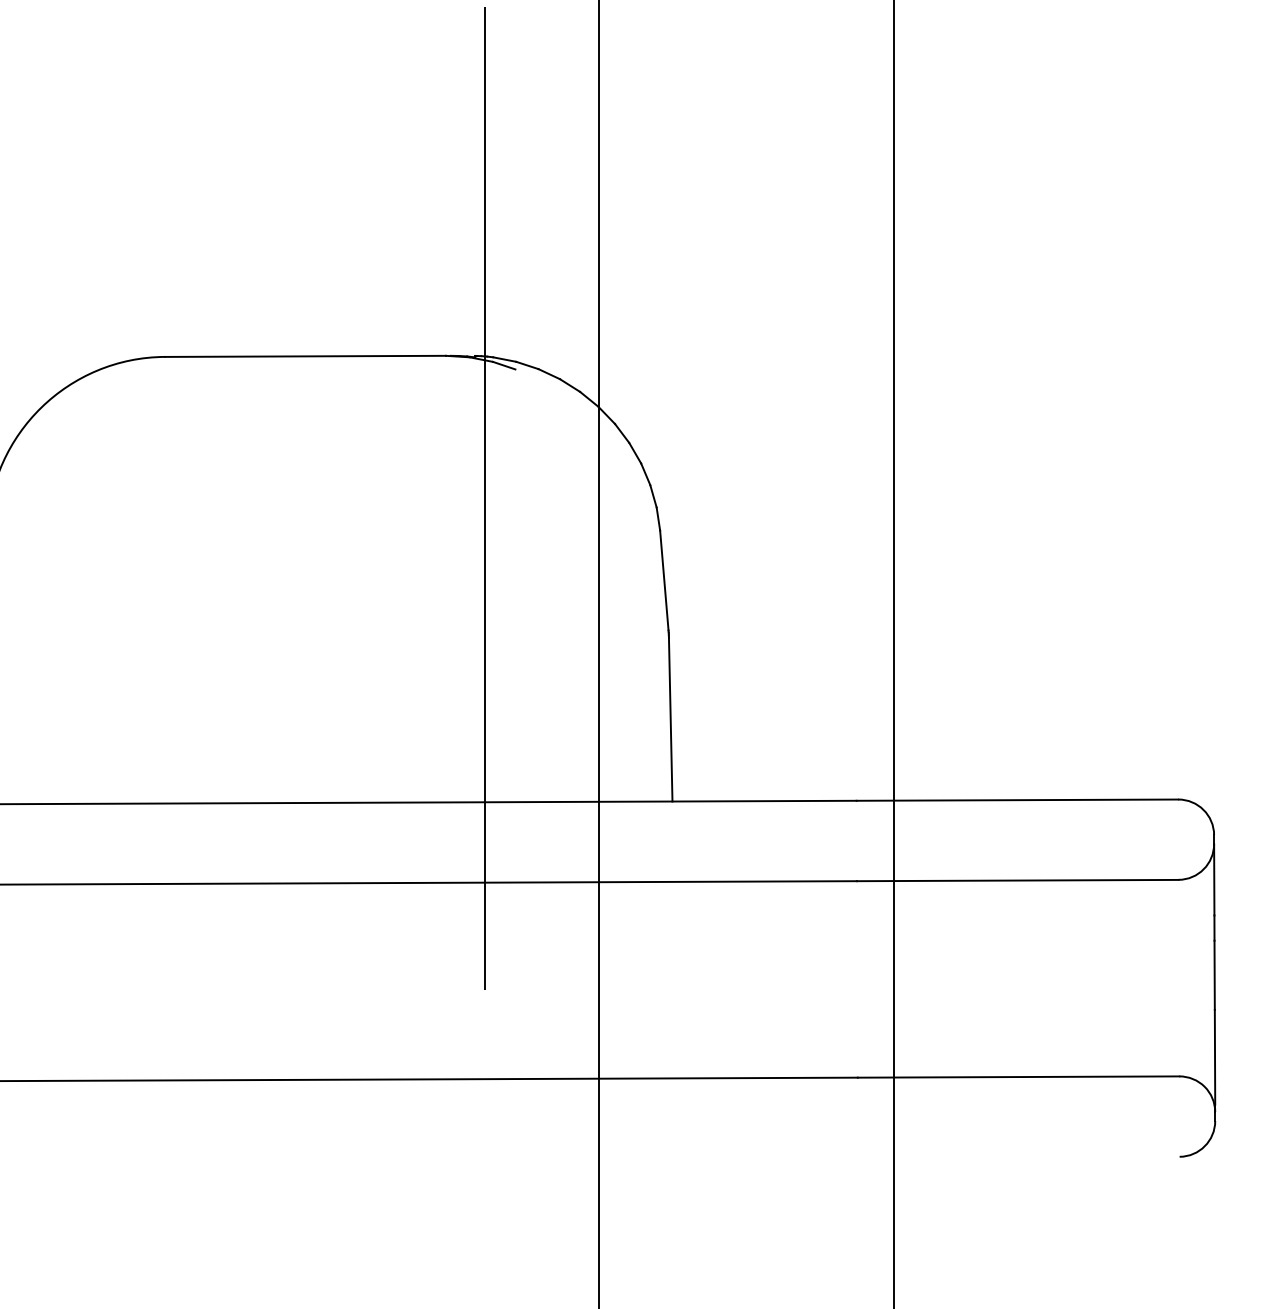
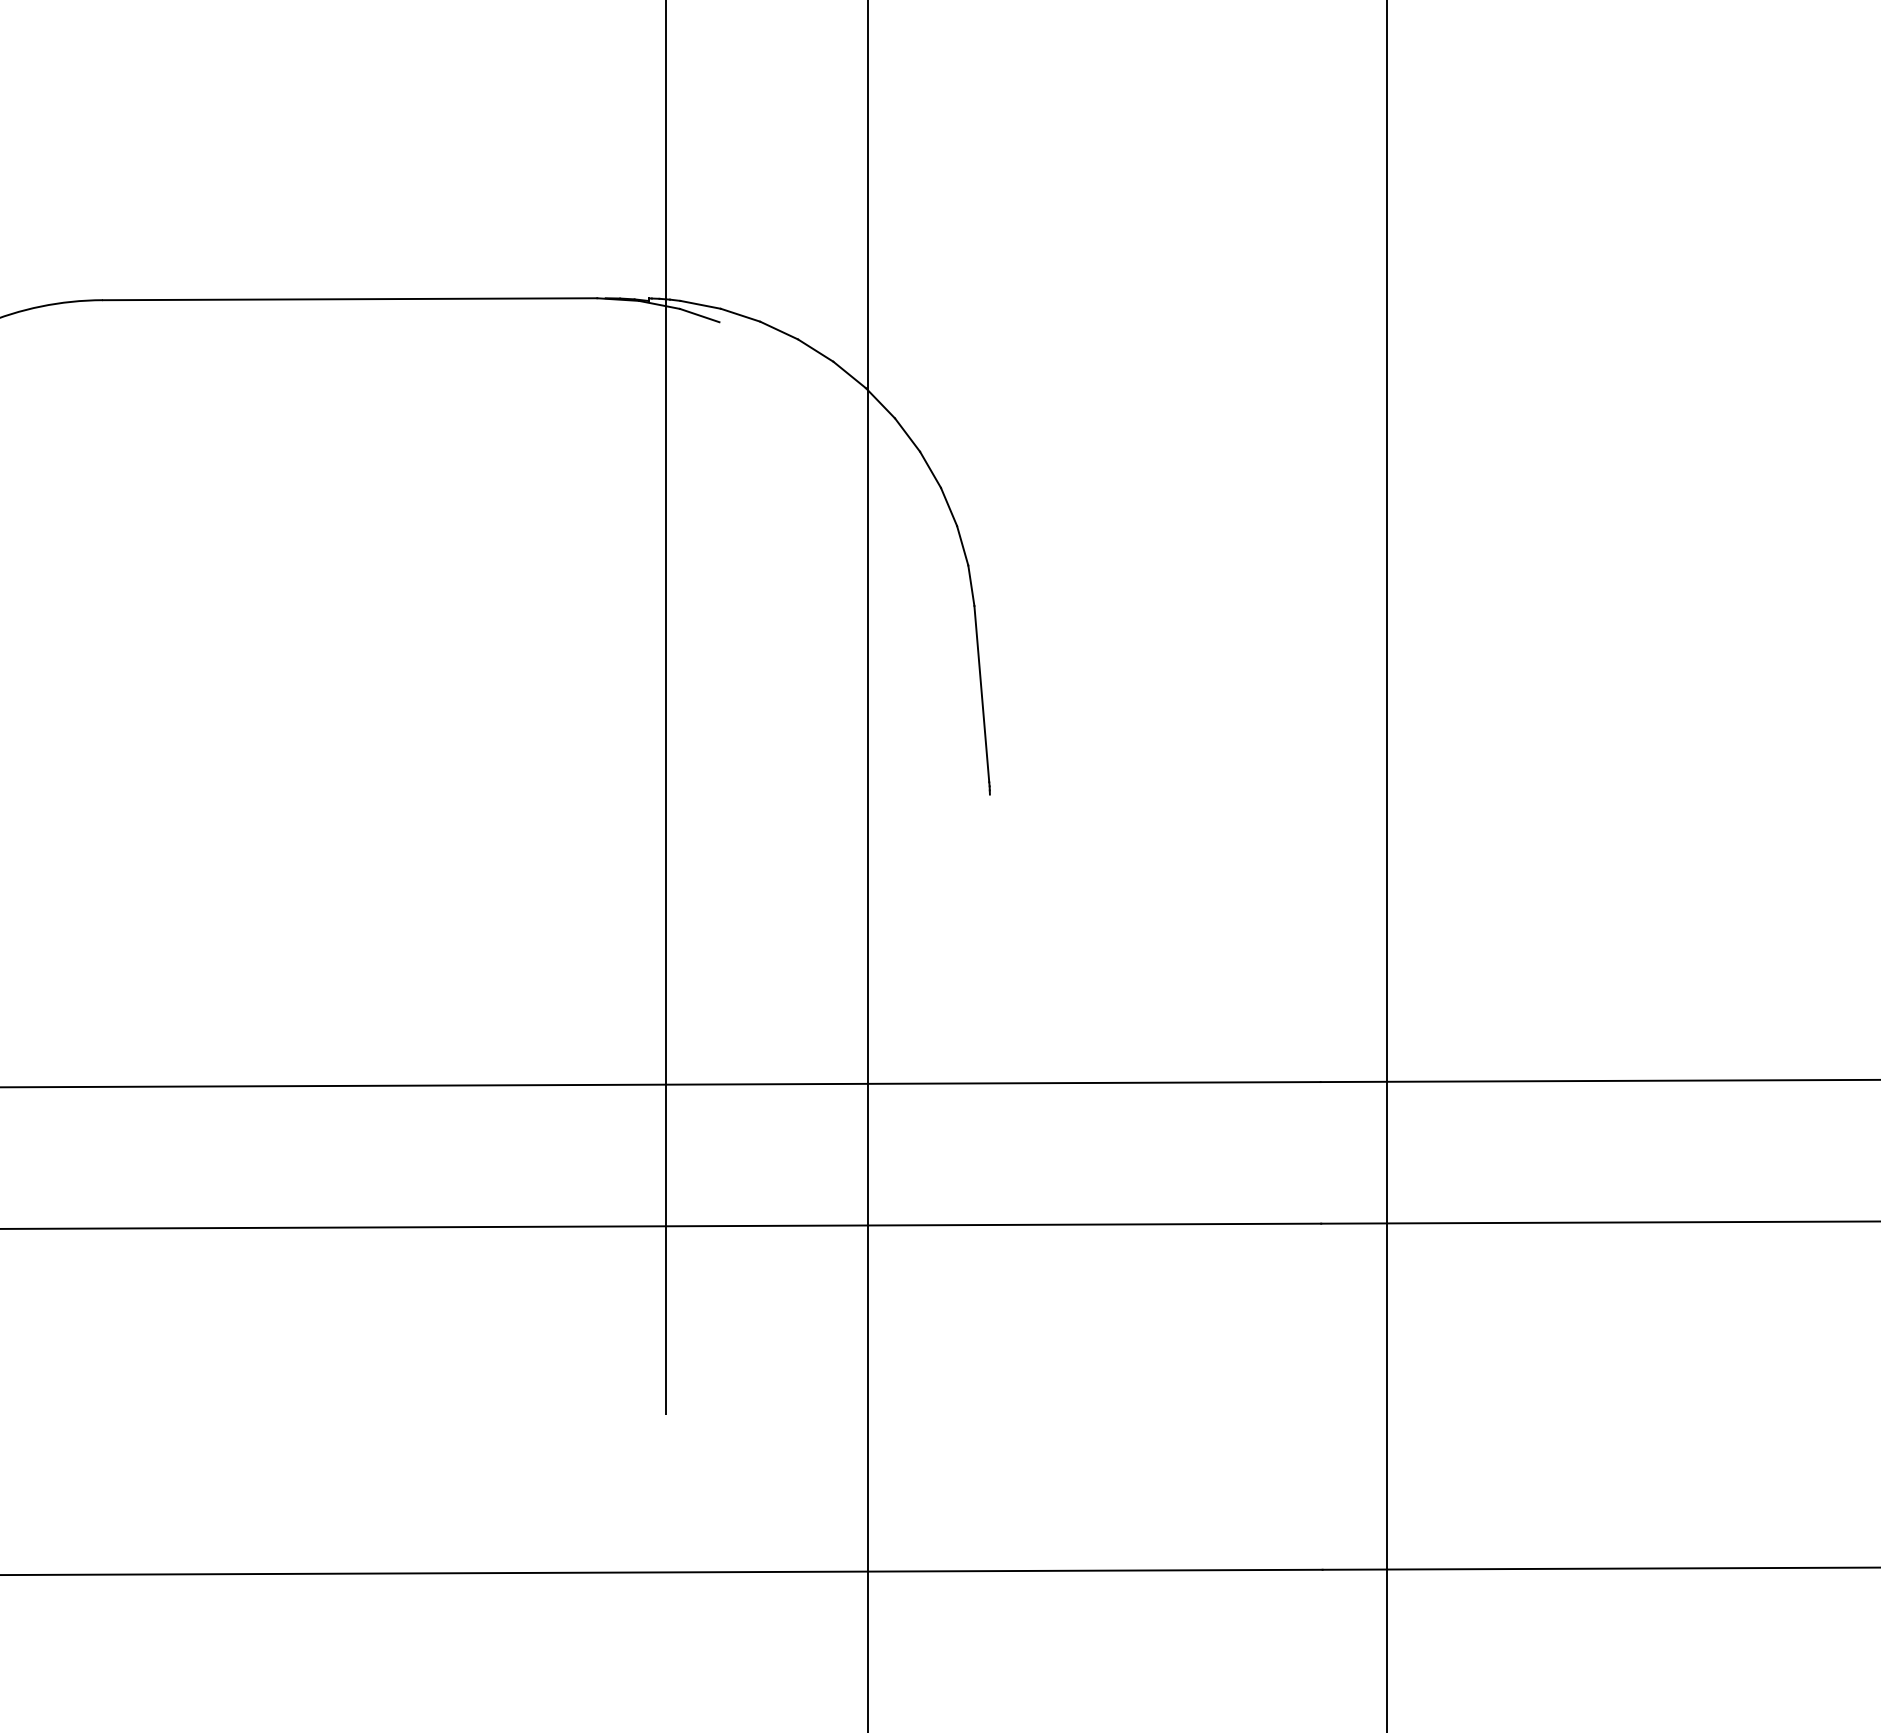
line: (670, 719) -> (992, 938), removed

